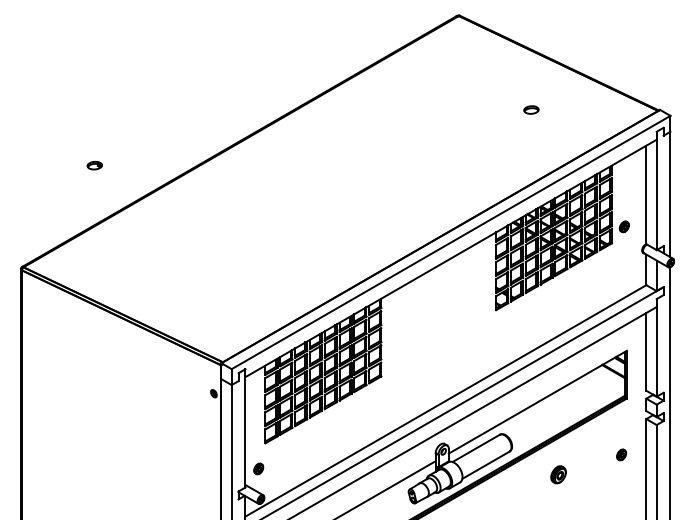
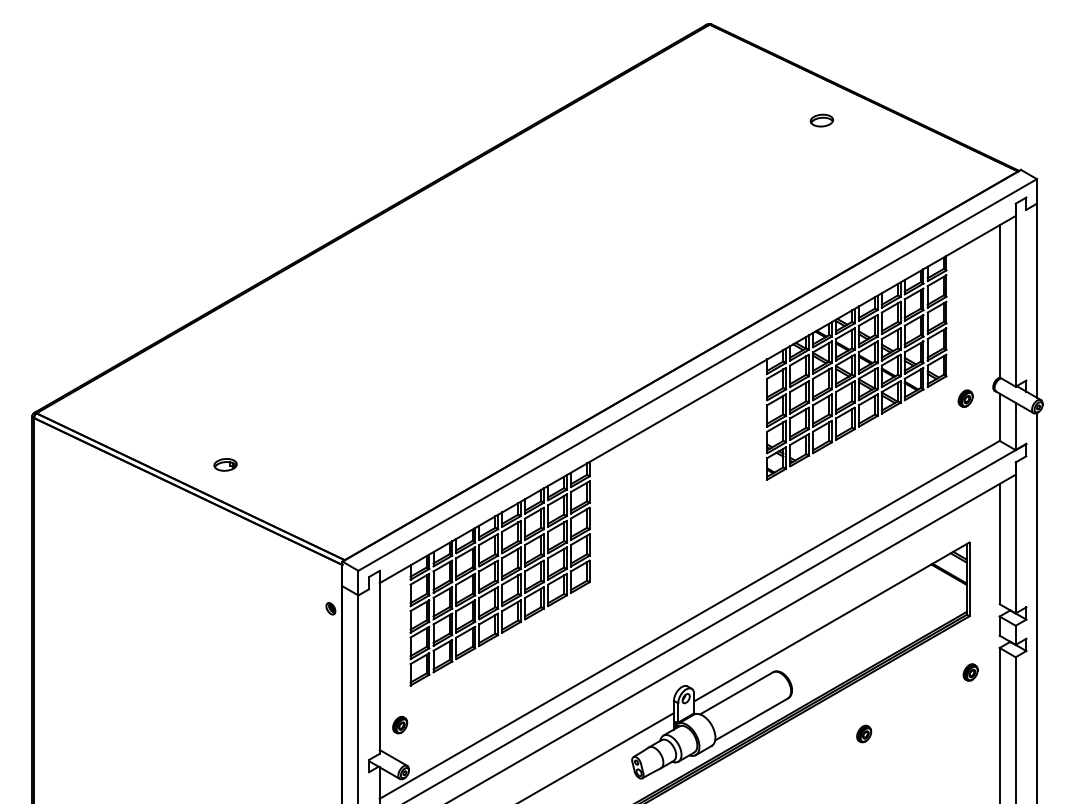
part: (531, 109) -> (822, 119), moved
part: (94, 165) -> (225, 464), moved
part: (623, 226) -> (964, 398), moved
part: (621, 454) -> (970, 671), moved
part: (558, 474) -> (863, 733), size x0.62

